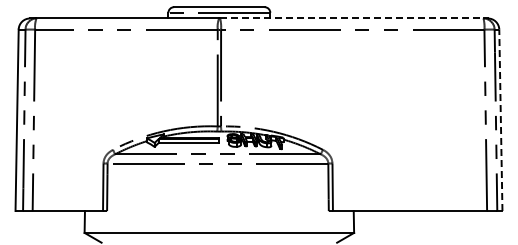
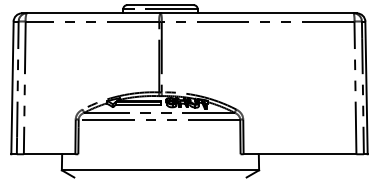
line: (351, 18) -> (257, 13), dashed -> solid
line: (500, 120) -> (366, 88), dashed -> solid

